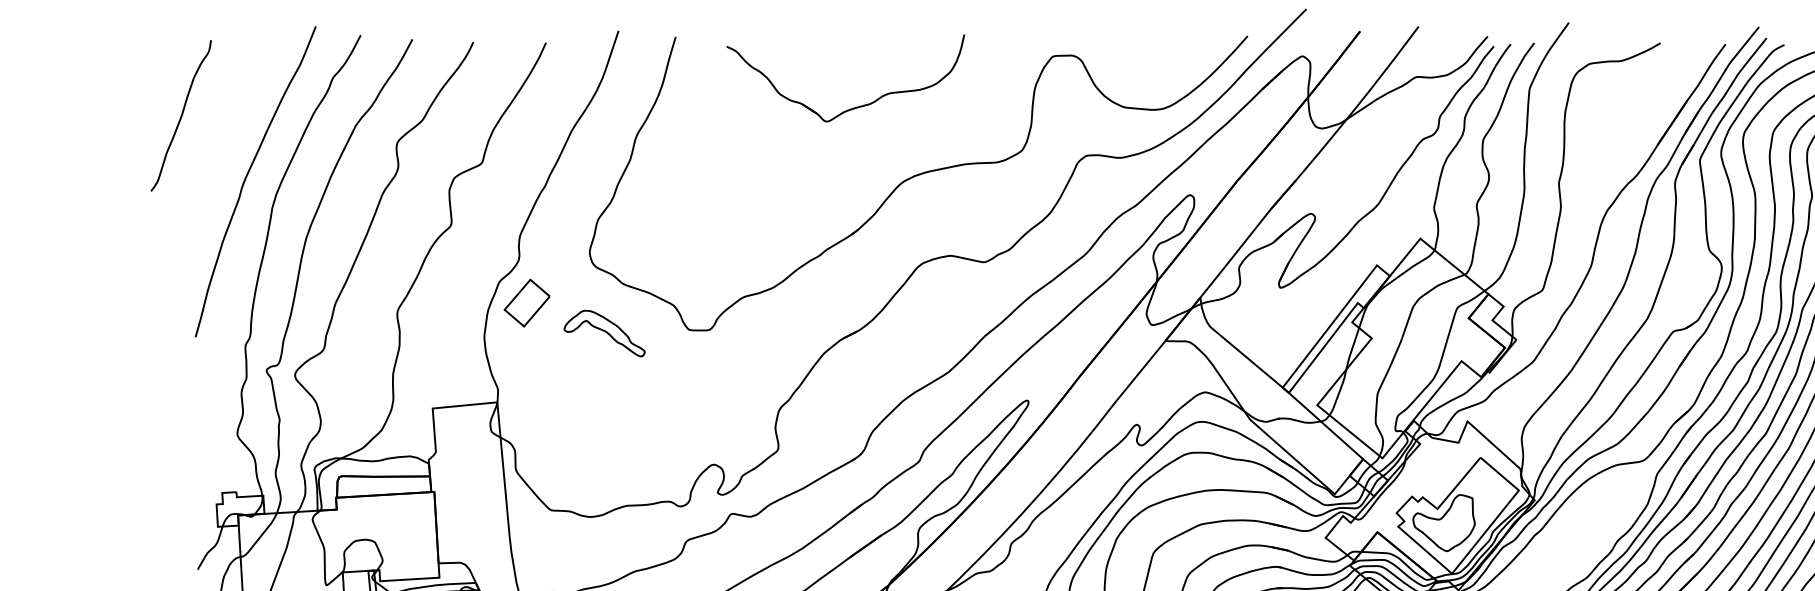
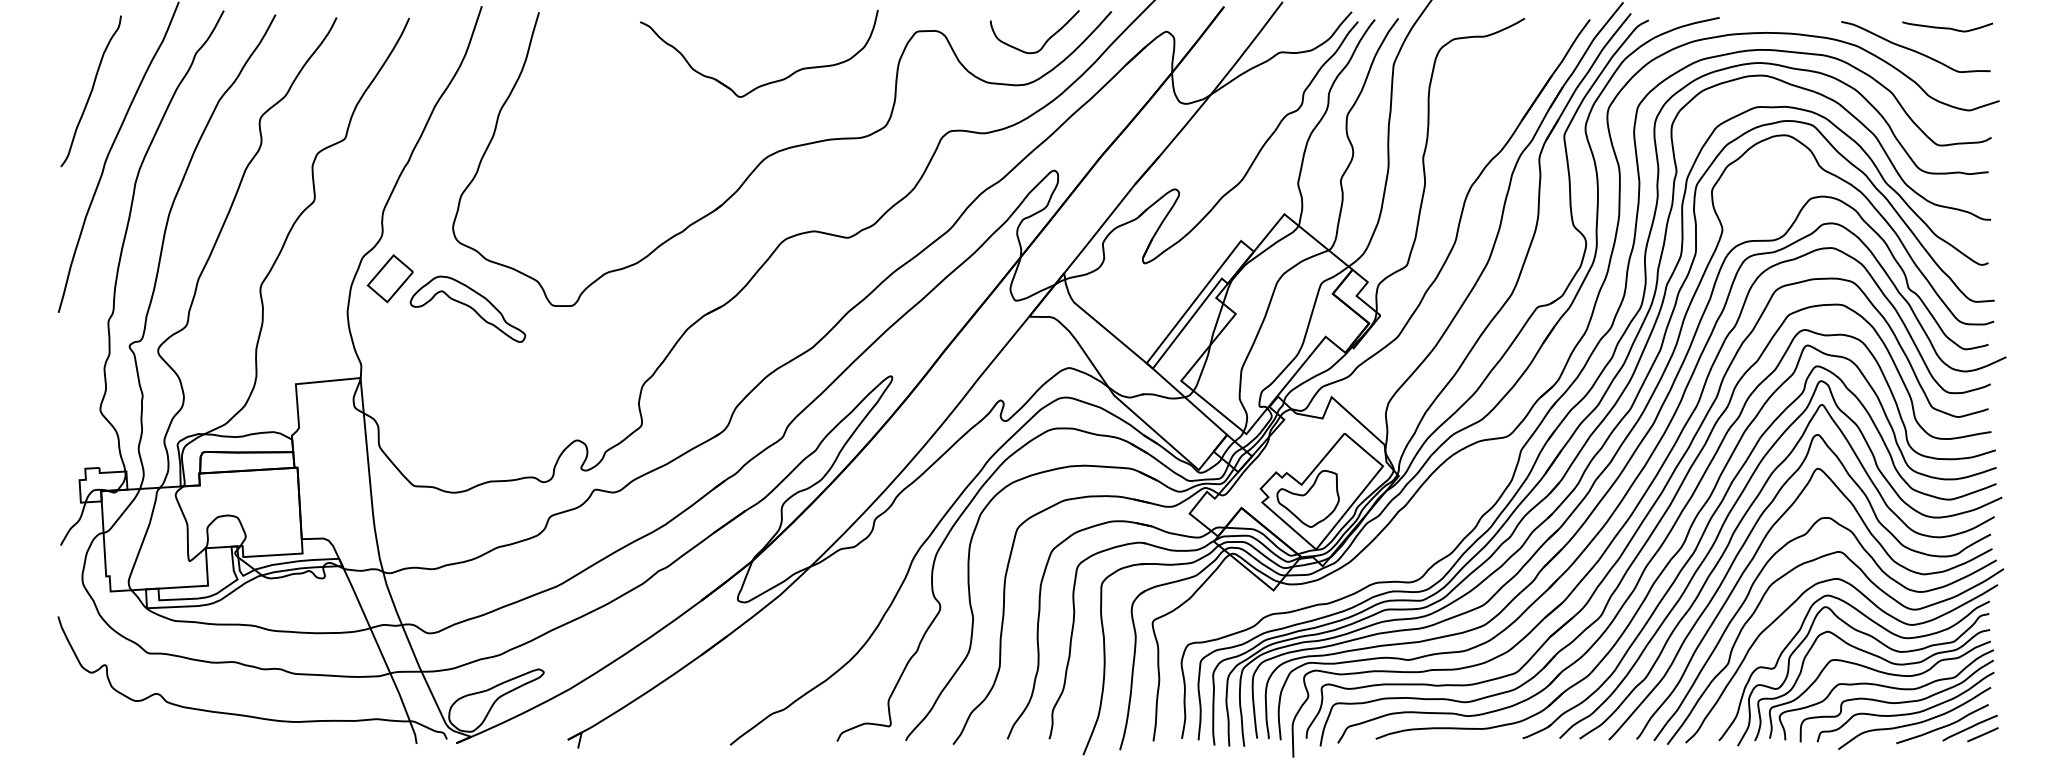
curve: (1180, 67) -> (1044, 42), added
part: (854, 107) -> (768, 82), moved
curve: (180, 116) -> (90, 91), moved
part: (604, 332) -> (467, 308), size x1.43

